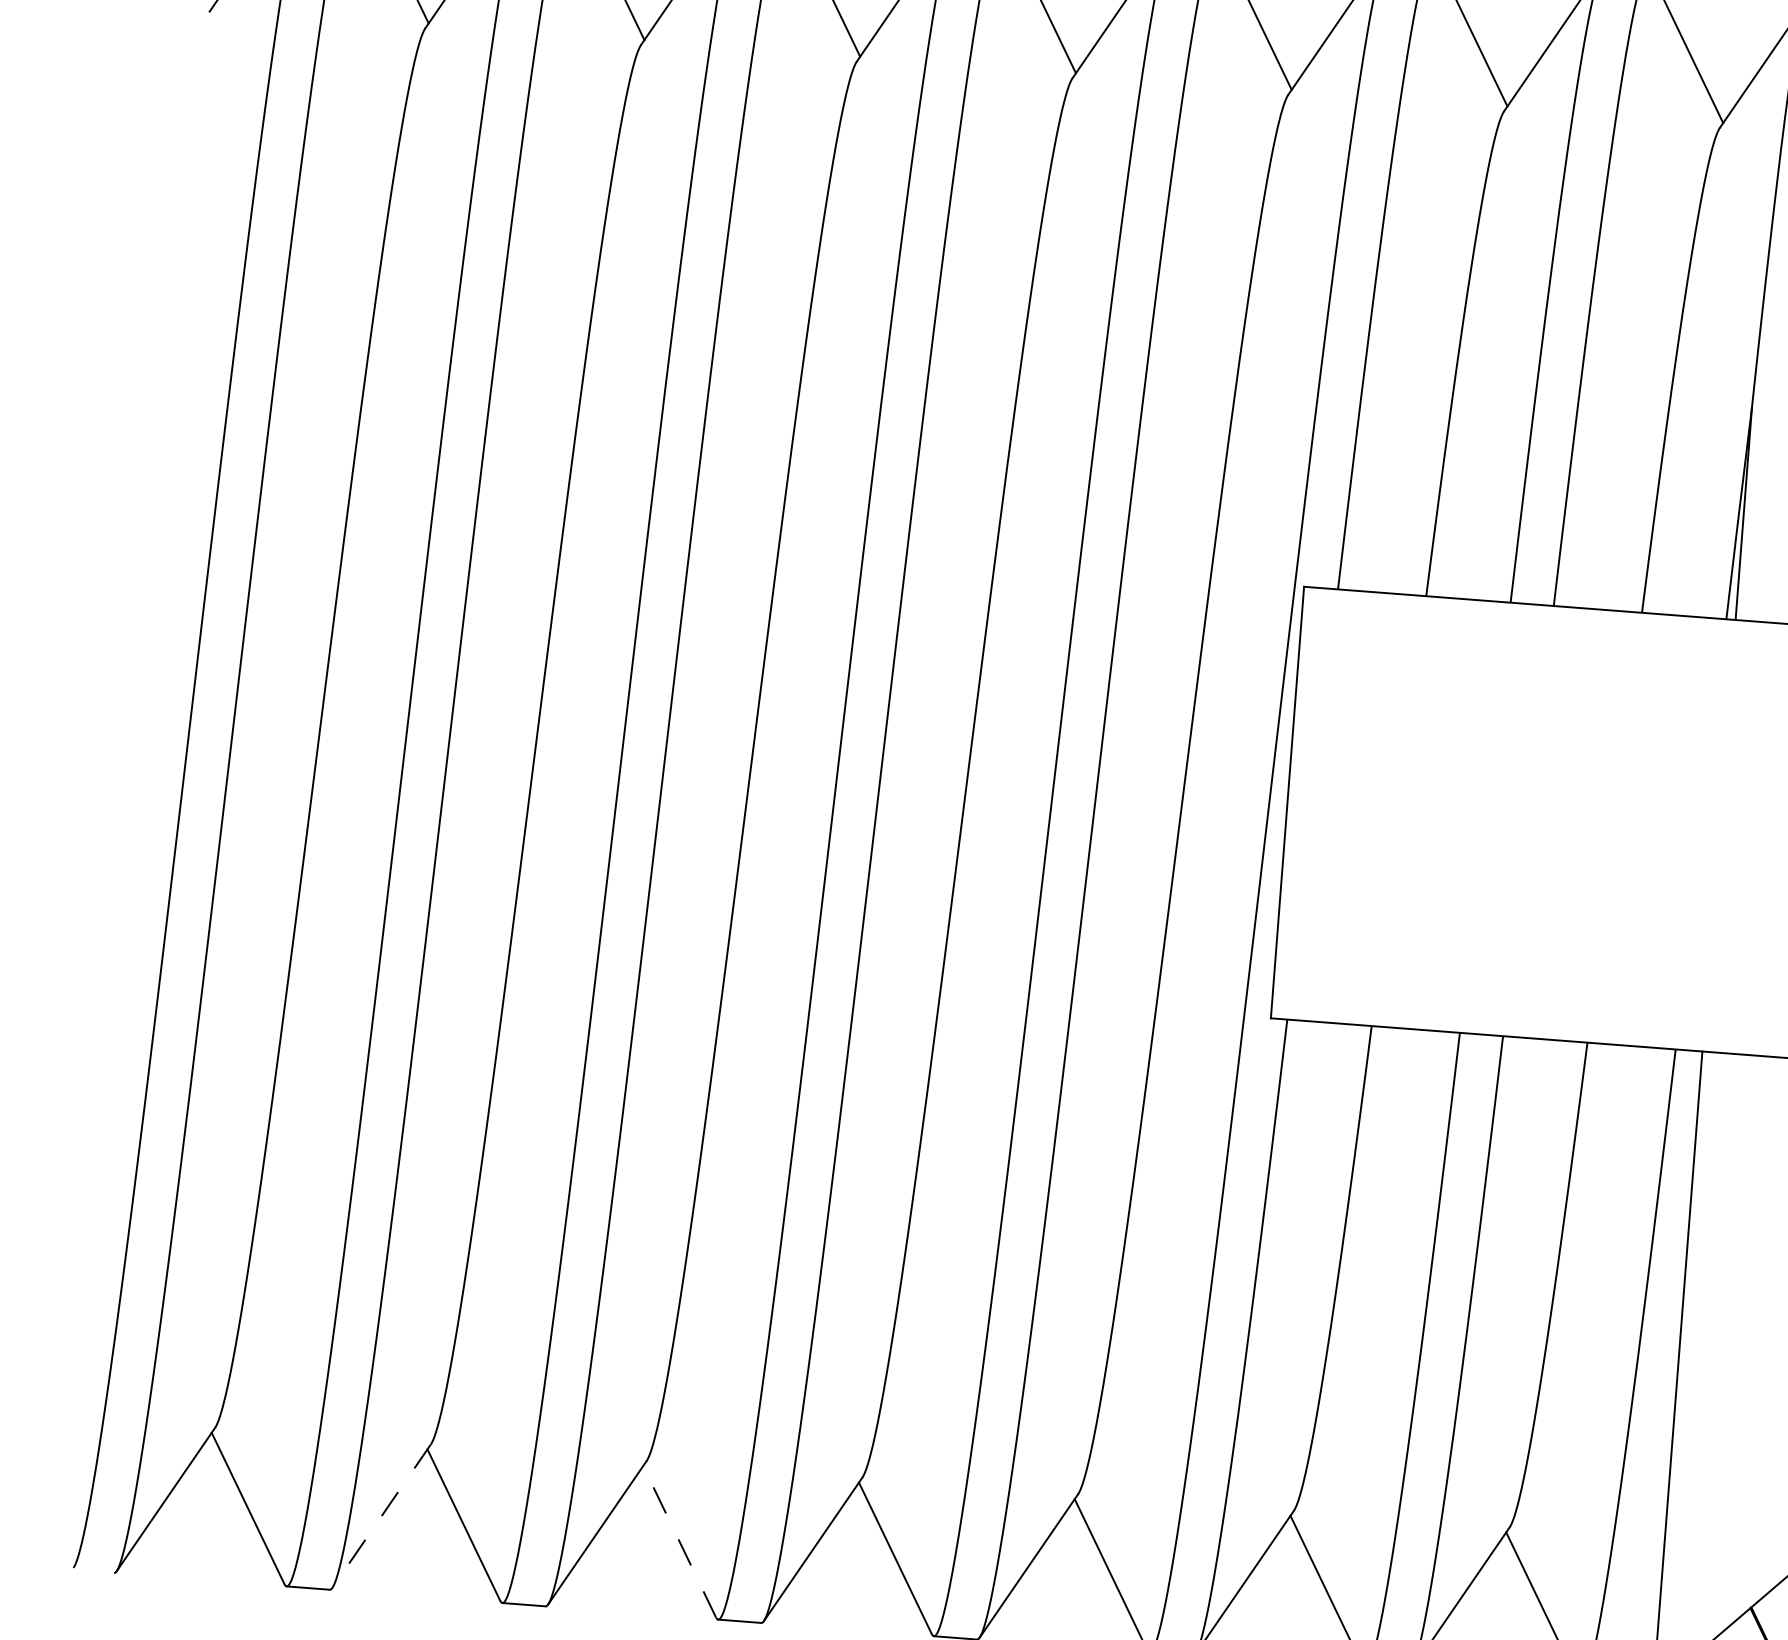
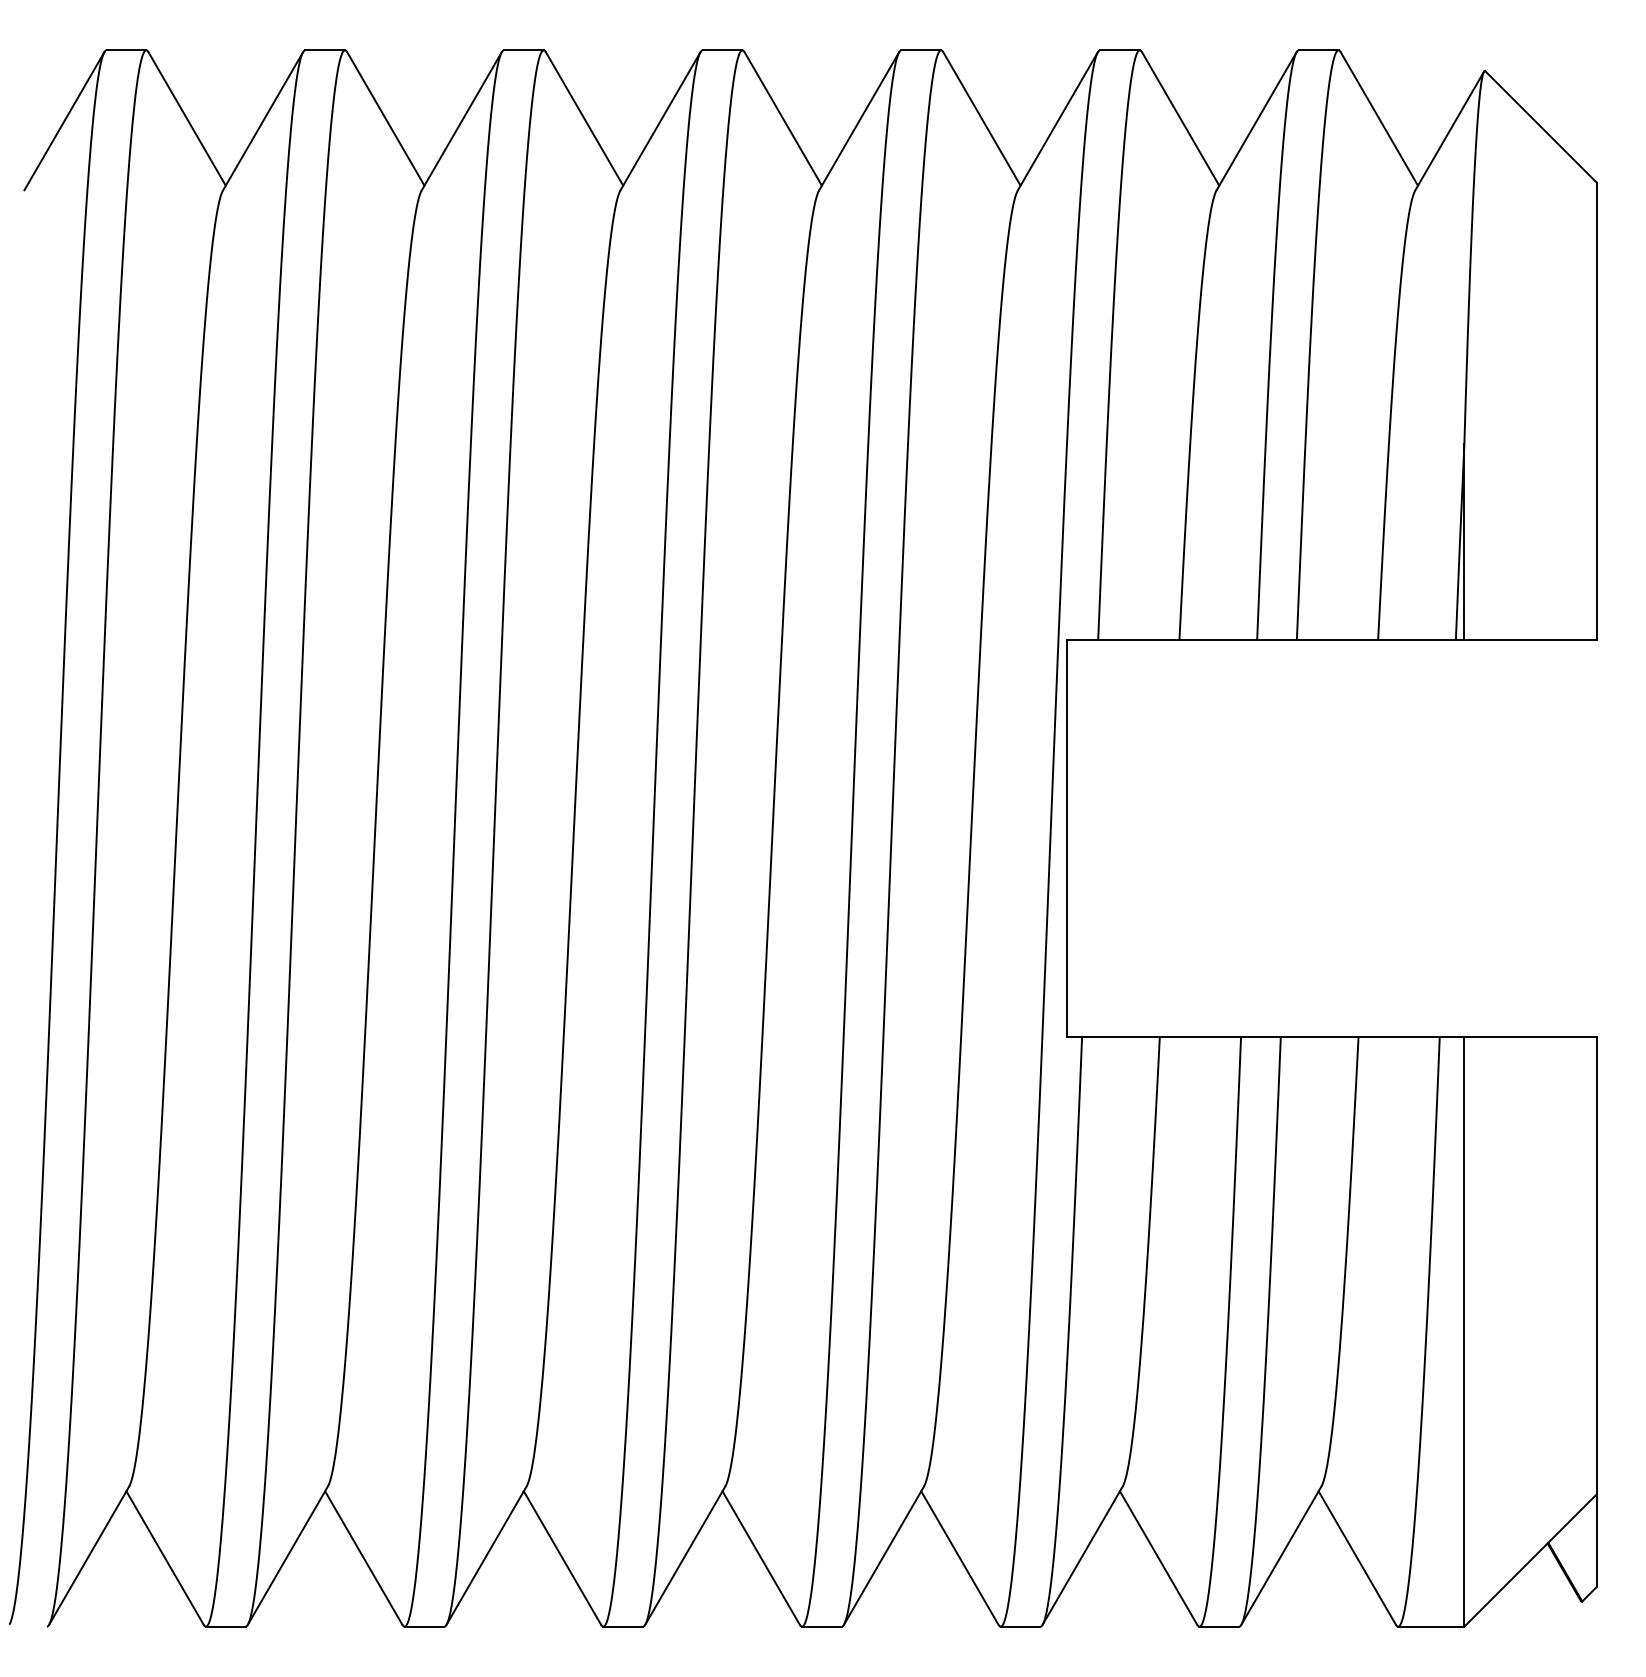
line: (381, 1515) -> (287, 1555), dashed -> solid
line: (679, 1541) -> (562, 1557), dashed -> solid

